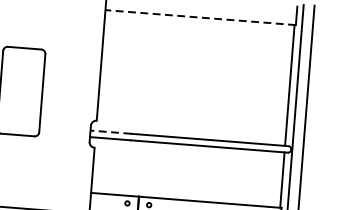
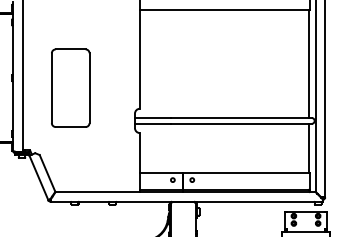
line: (200, 17) -> (224, 9), dashed -> solid
line: (110, 132) -> (152, 118), dashed -> solid

